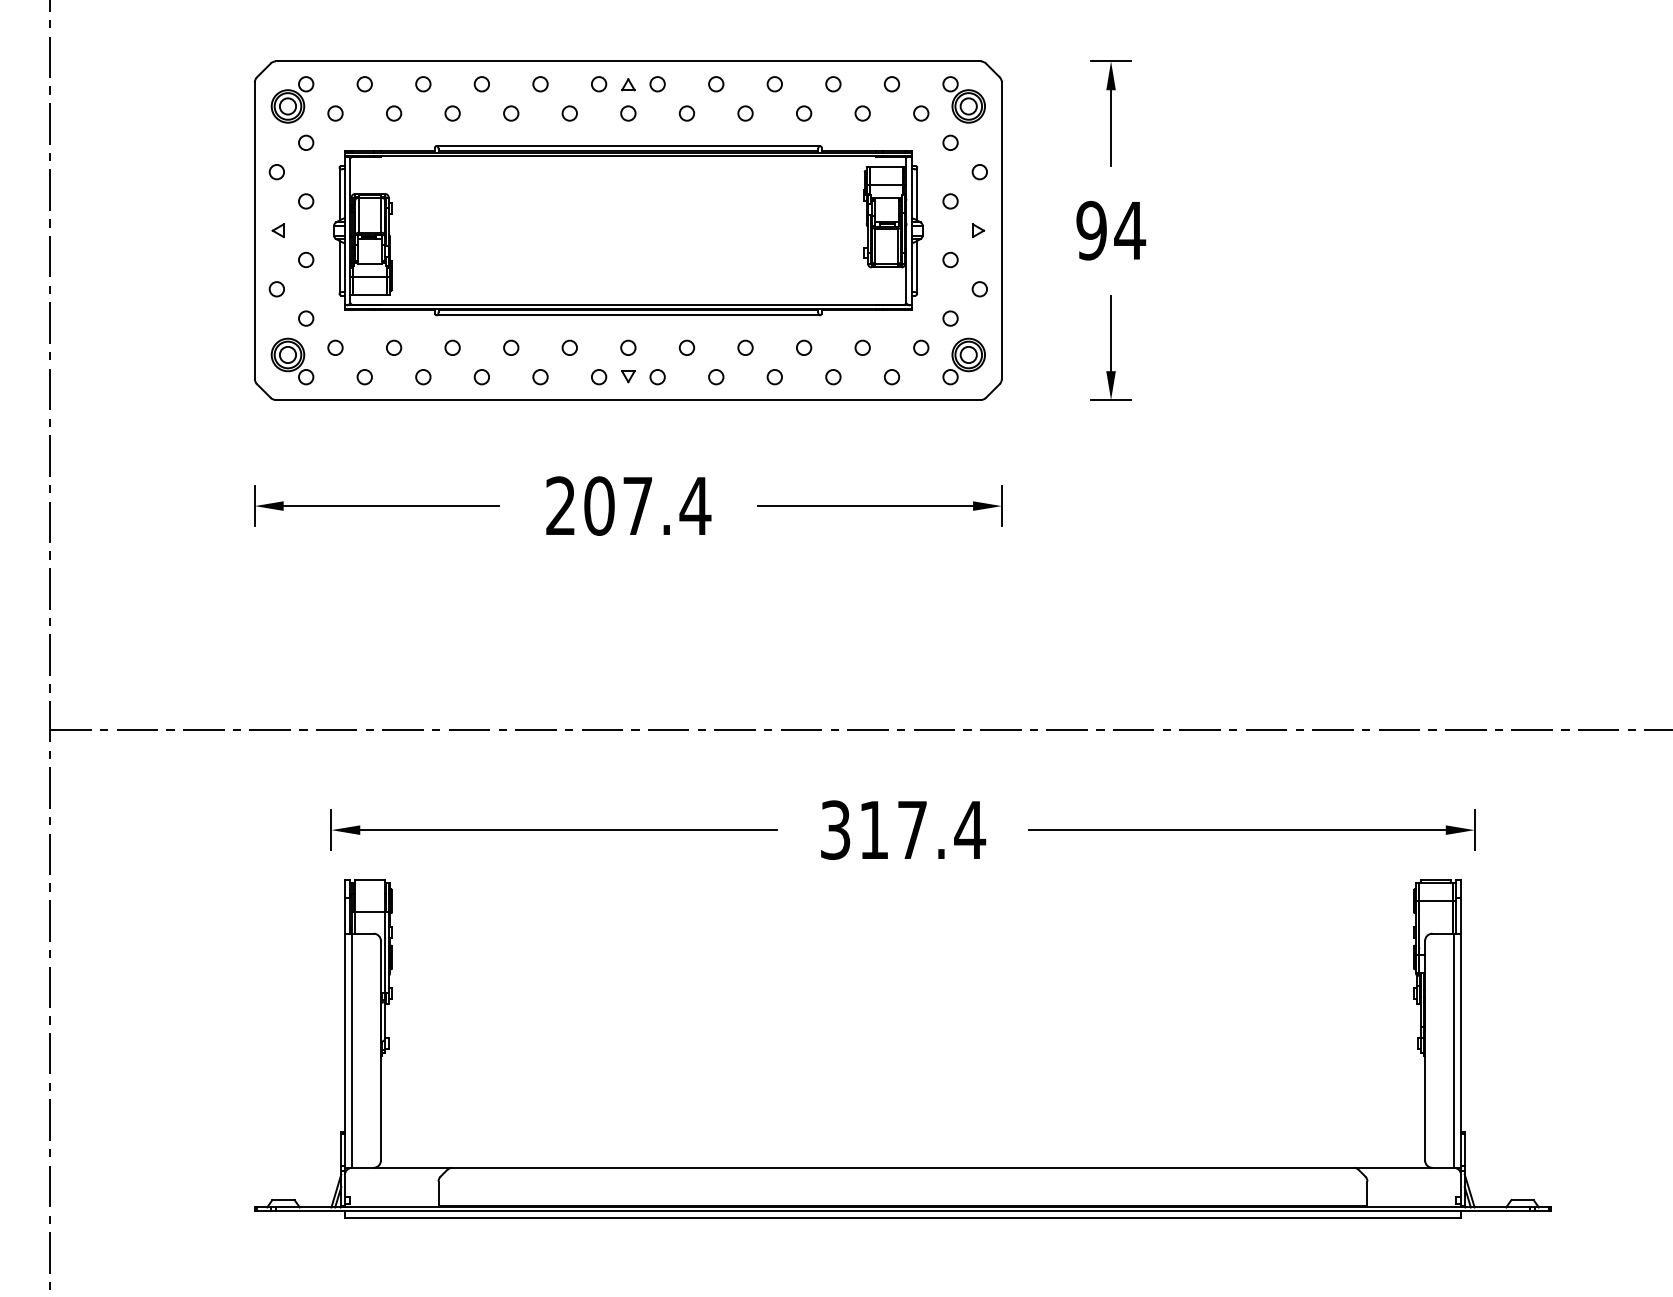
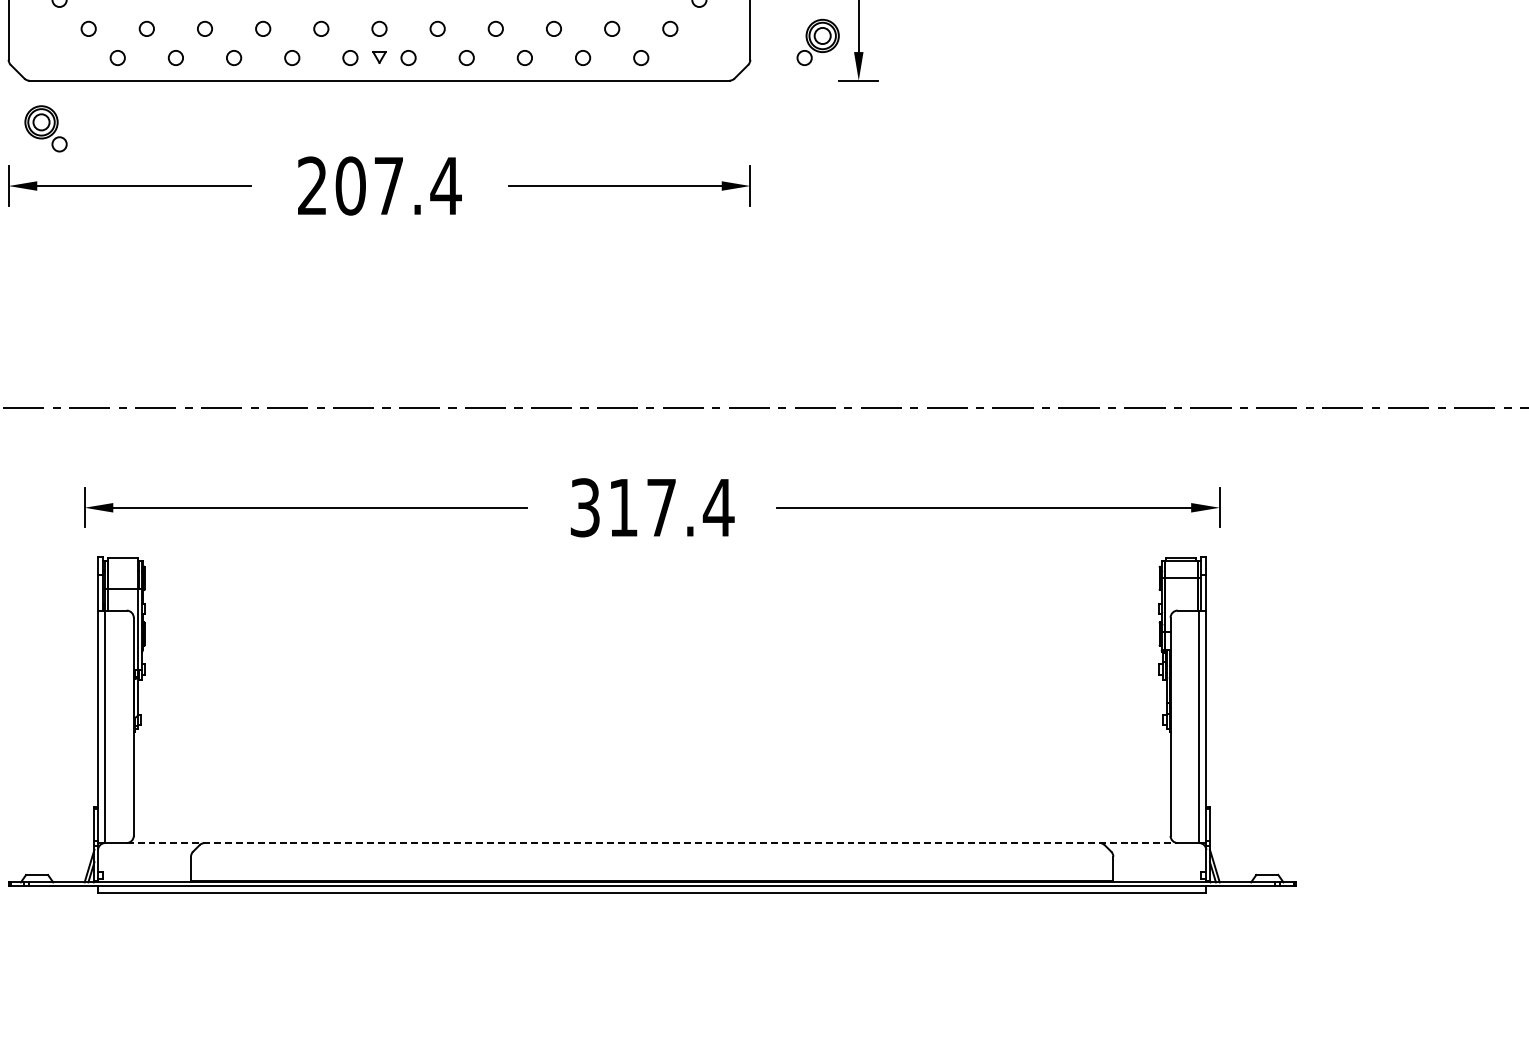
part: (292, 361) -> (46, 128), moved
part: (963, 361) -> (817, 42), moved
line: (903, 1167) -> (652, 842), solid -> dashed

